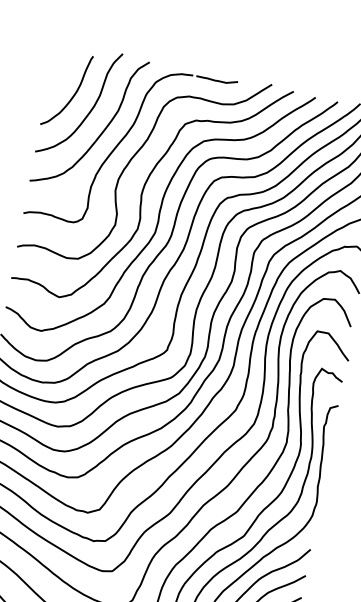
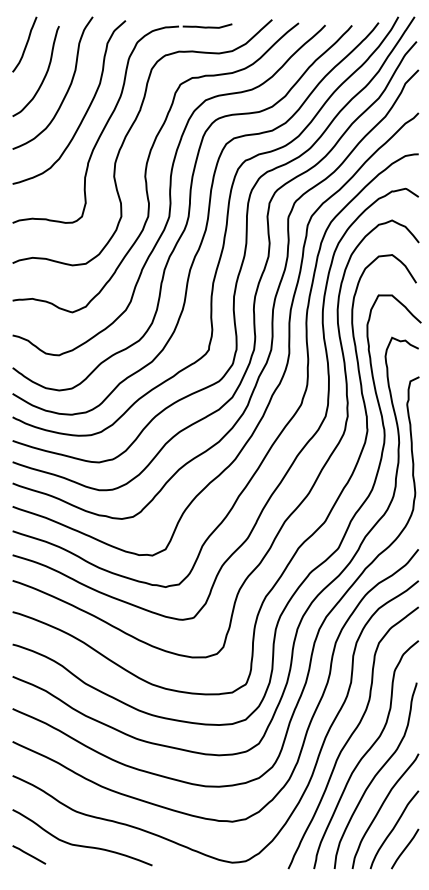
curve: (62, 66) -> (25, 44), added

